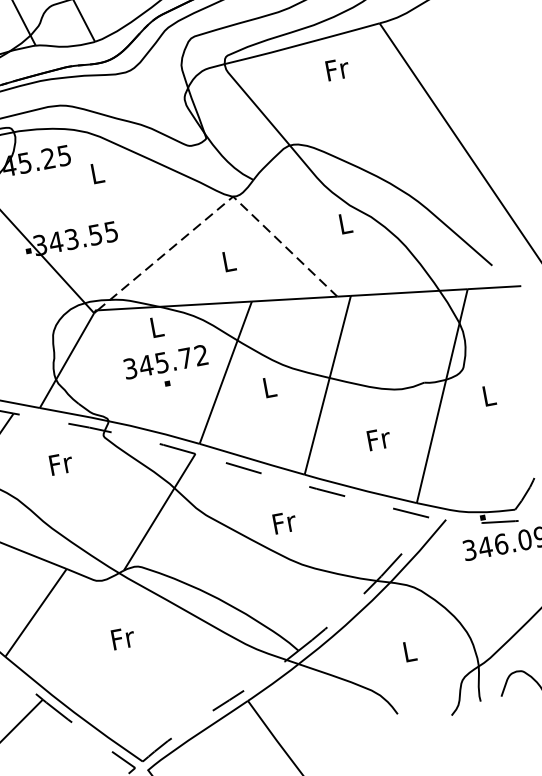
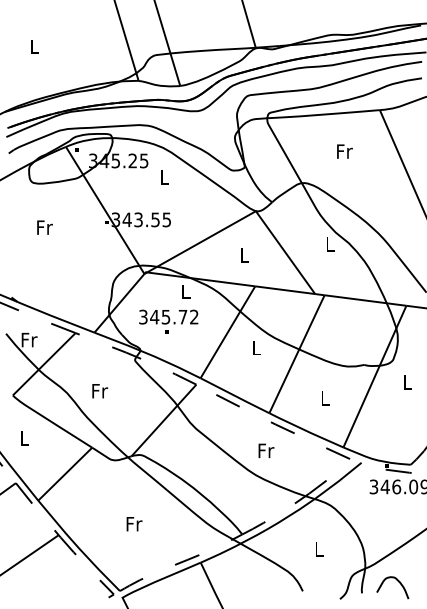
text: (337, 69) -> (344, 151), moved
line: (221, 206) -> (246, 216), dashed -> solid
text: (166, 368) -> (168, 321), moved
text: (379, 439) -> (325, 398), Fr -> L
text: (61, 464) -> (100, 391), moved
text: (284, 522) -> (266, 450), moved
text: (123, 638) -> (134, 524), moved

